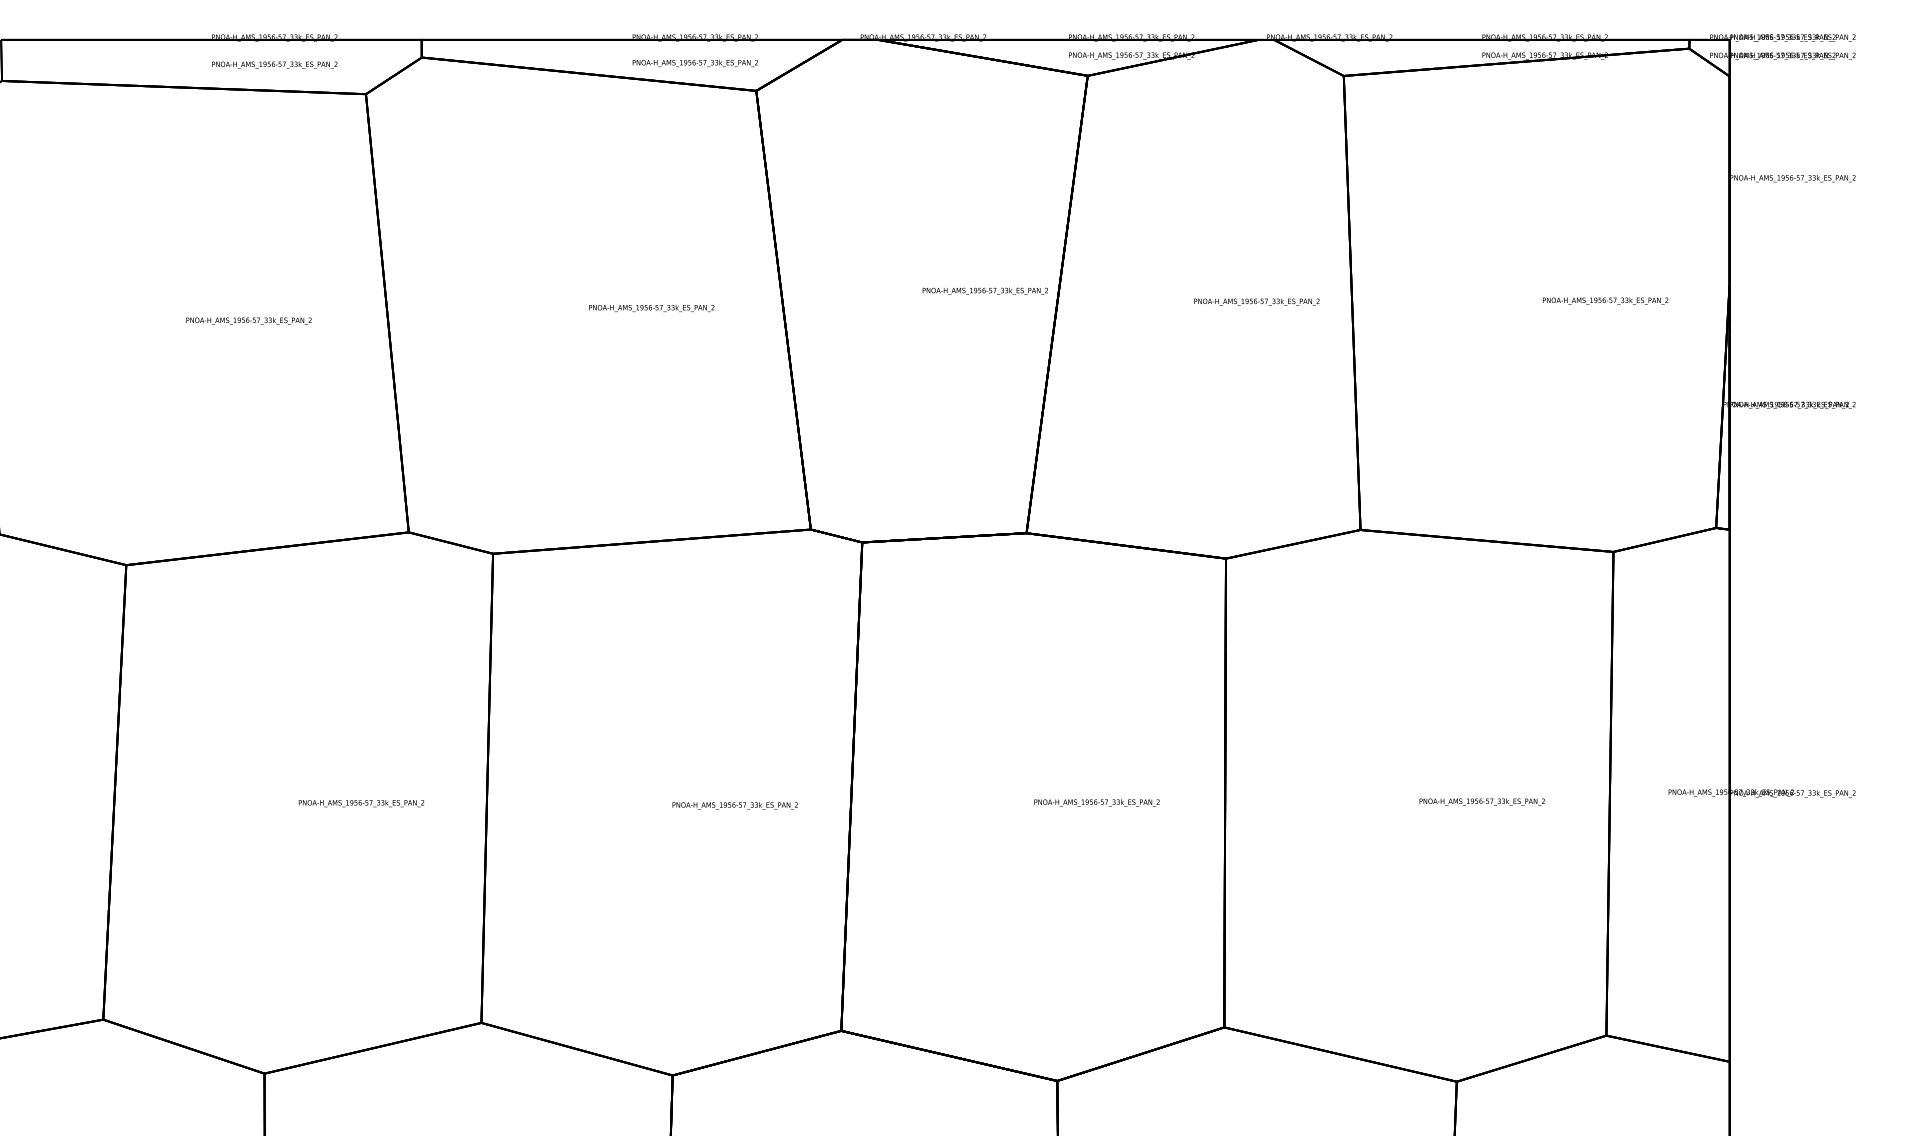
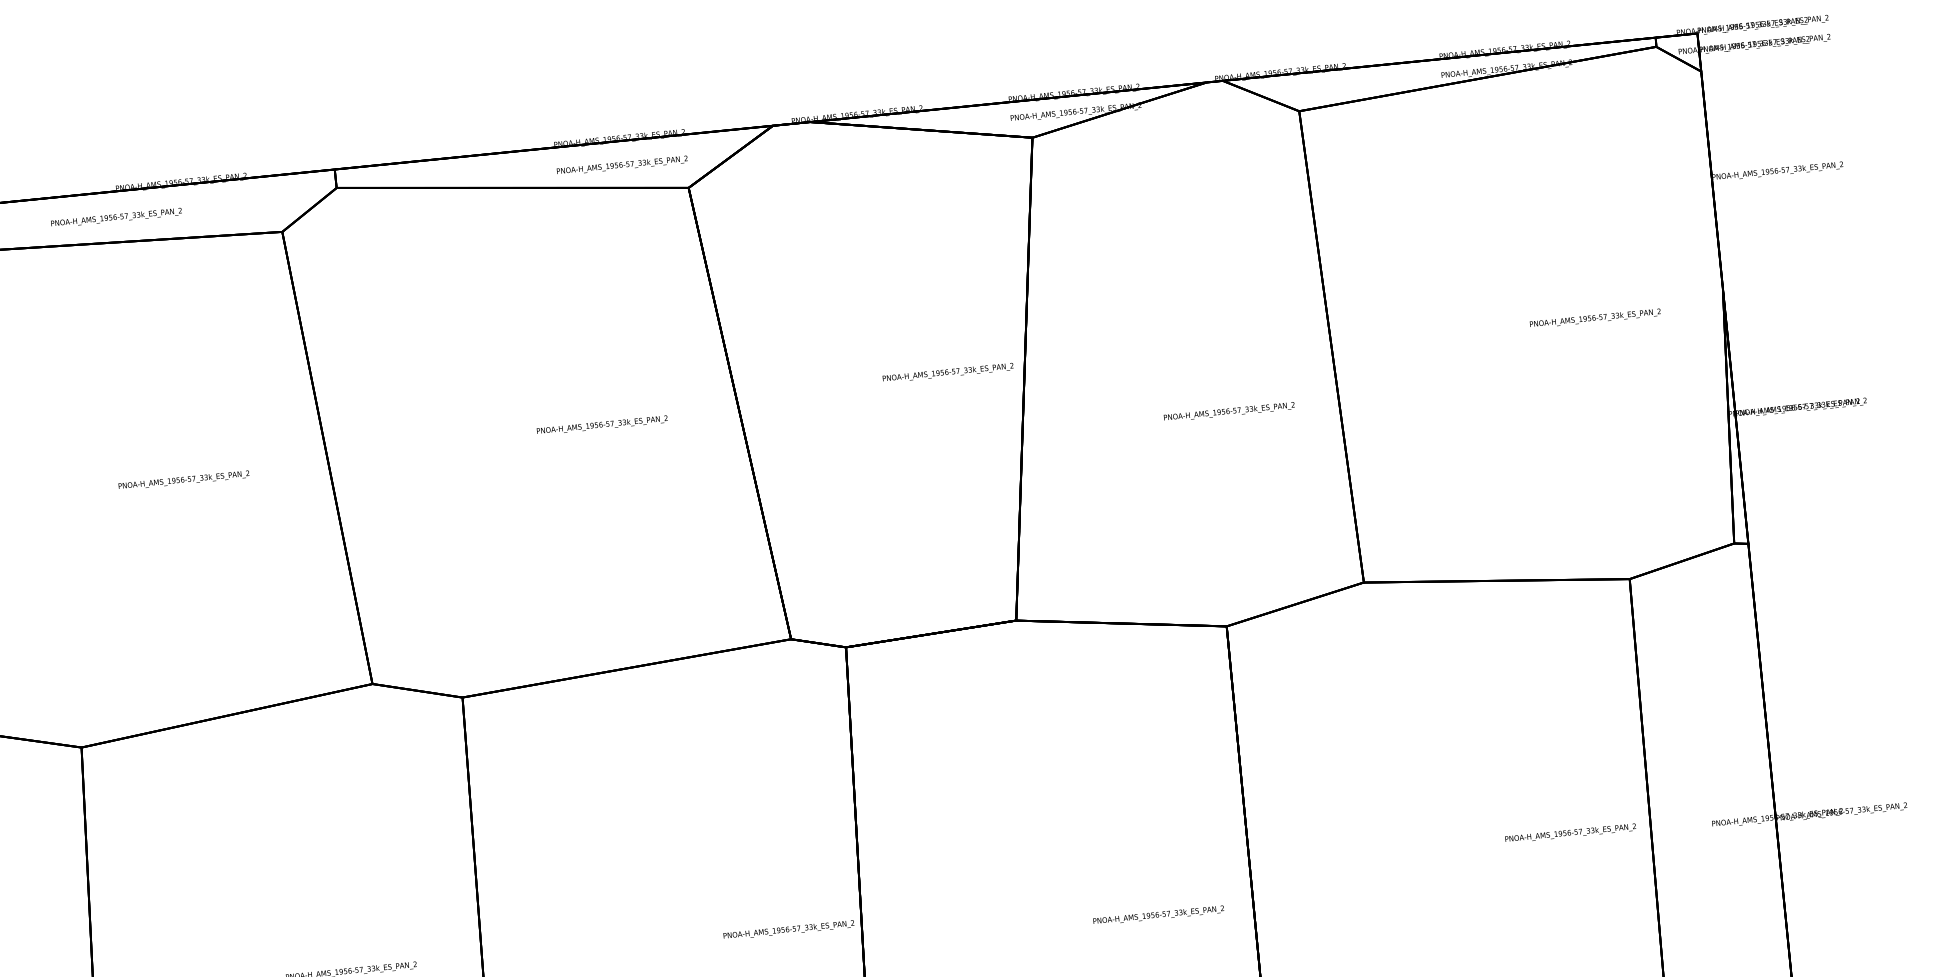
text: (274, 64) -> (116, 217), moved
text: (1256, 301) -> (1228, 411), moved
text: (1481, 801) -> (1569, 832), moved
text: (1096, 802) -> (1158, 915), moved
text: (734, 805) -> (788, 929), moved

